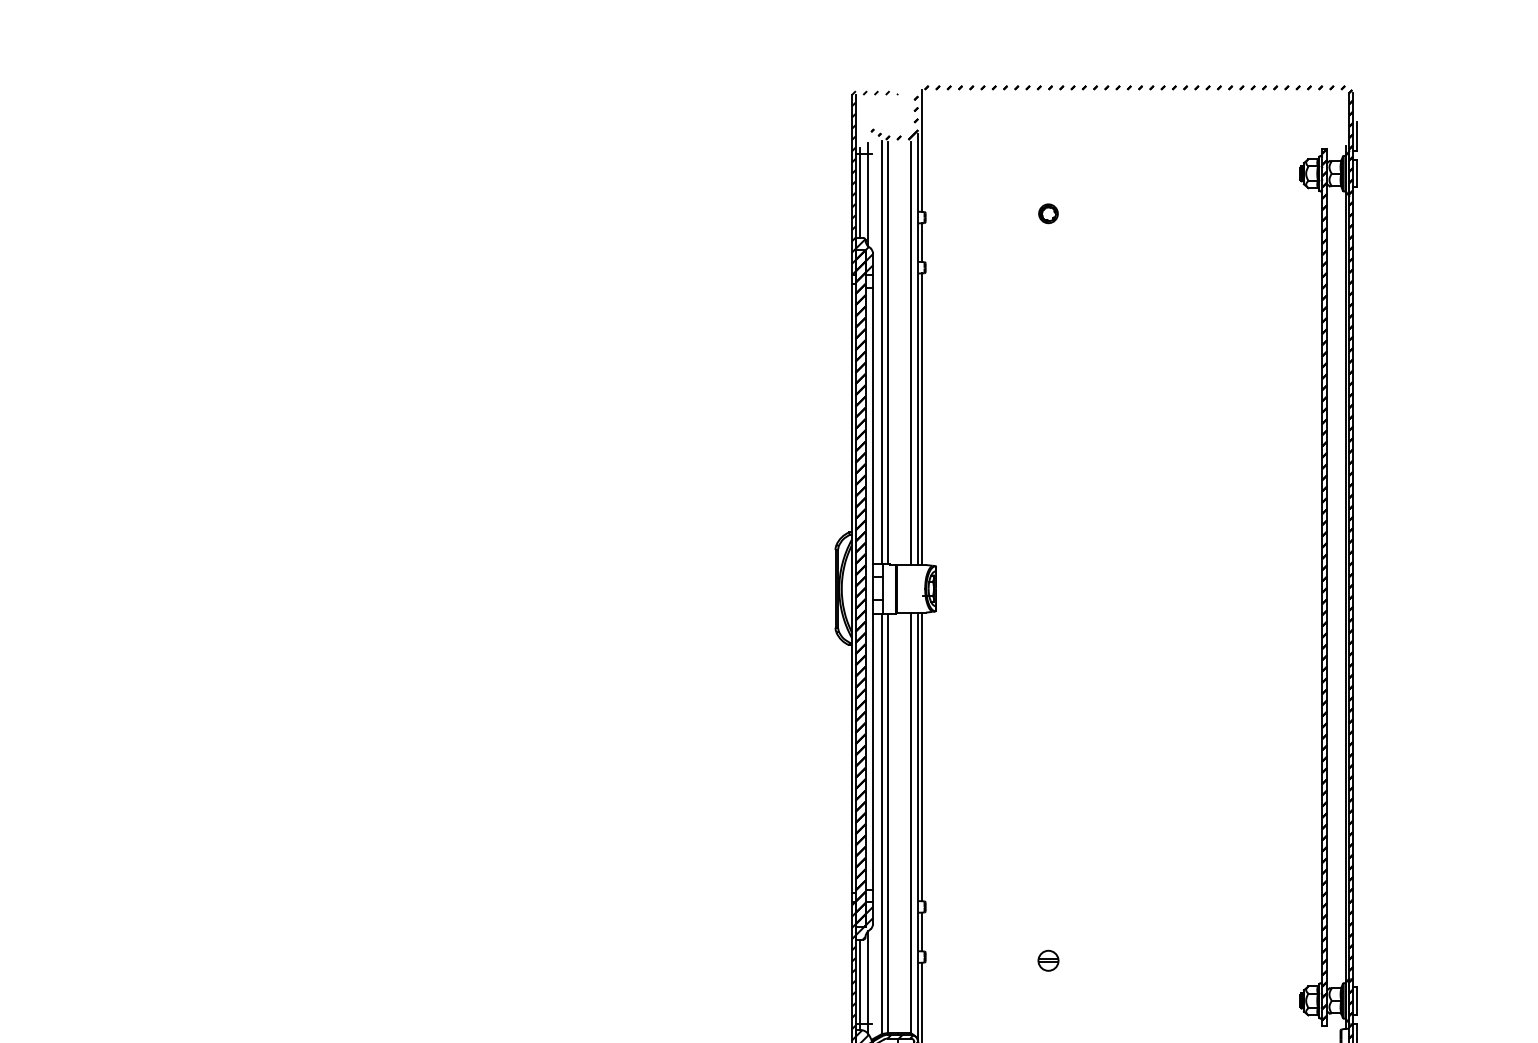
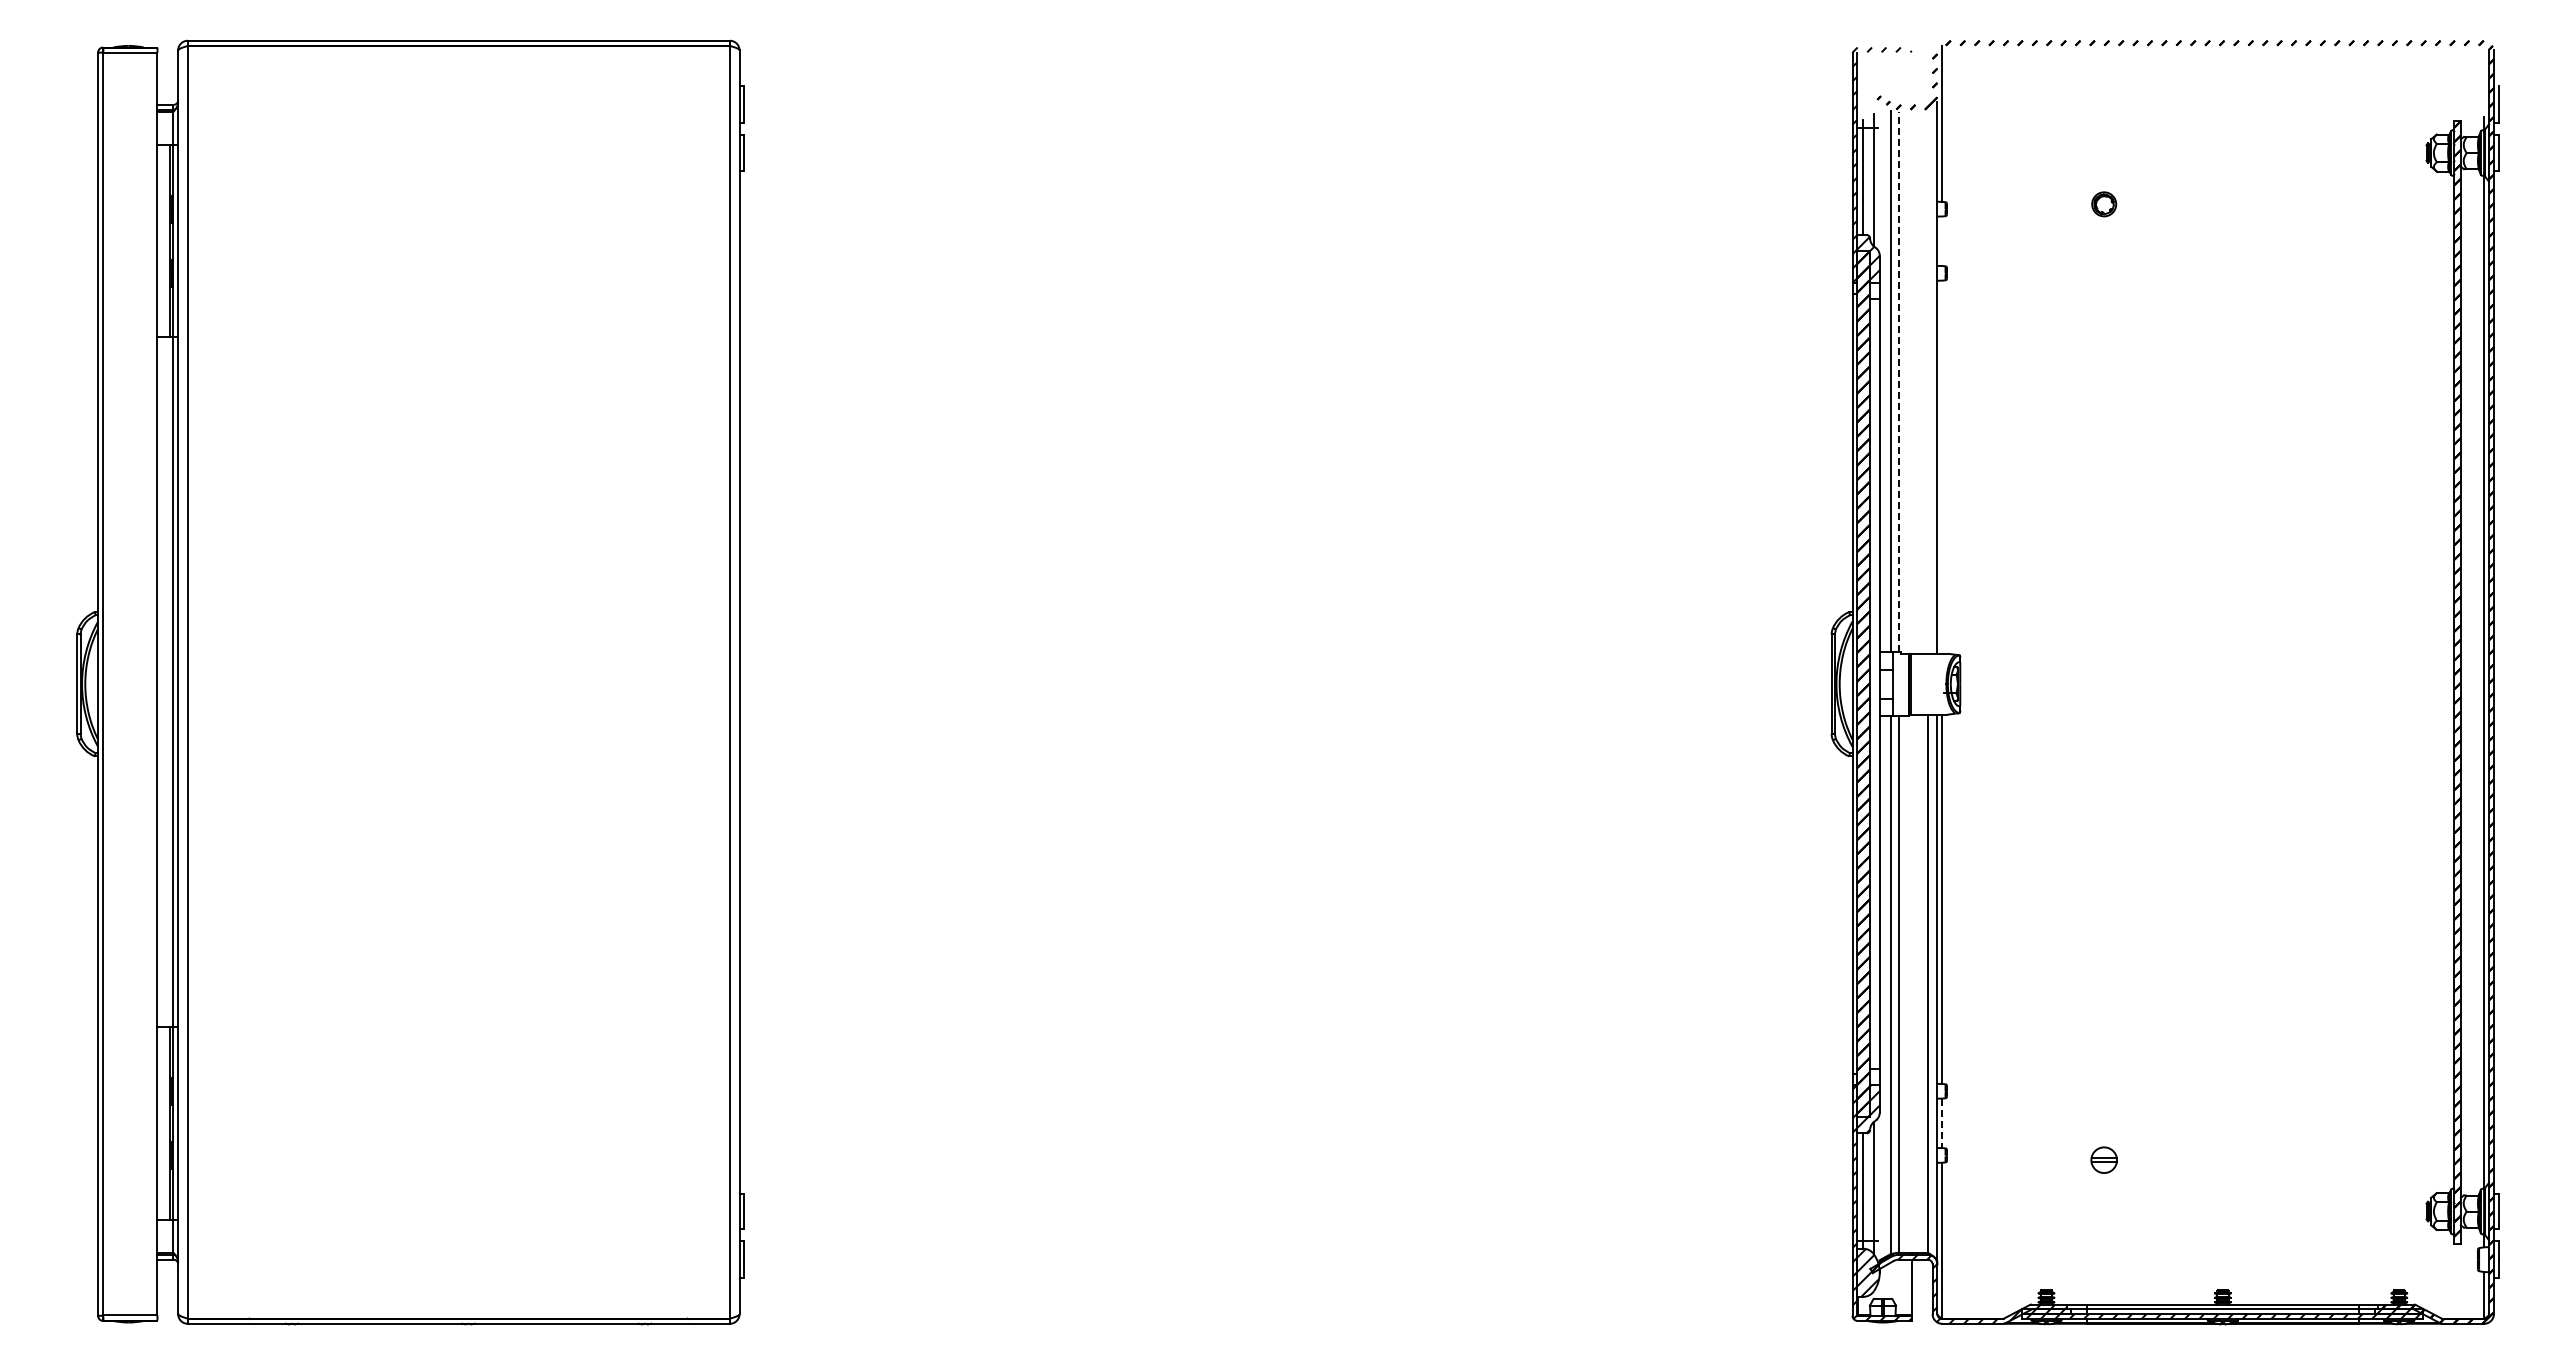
line: (922, 242) -> (1942, 241), removed
line: (888, 352) -> (1899, 381), solid -> dashed
line: (910, 353) -> (1927, 382), removed
line: (922, 418) -> (1942, 466), removed
line: (922, 932) -> (1942, 1123), solid -> dashed

